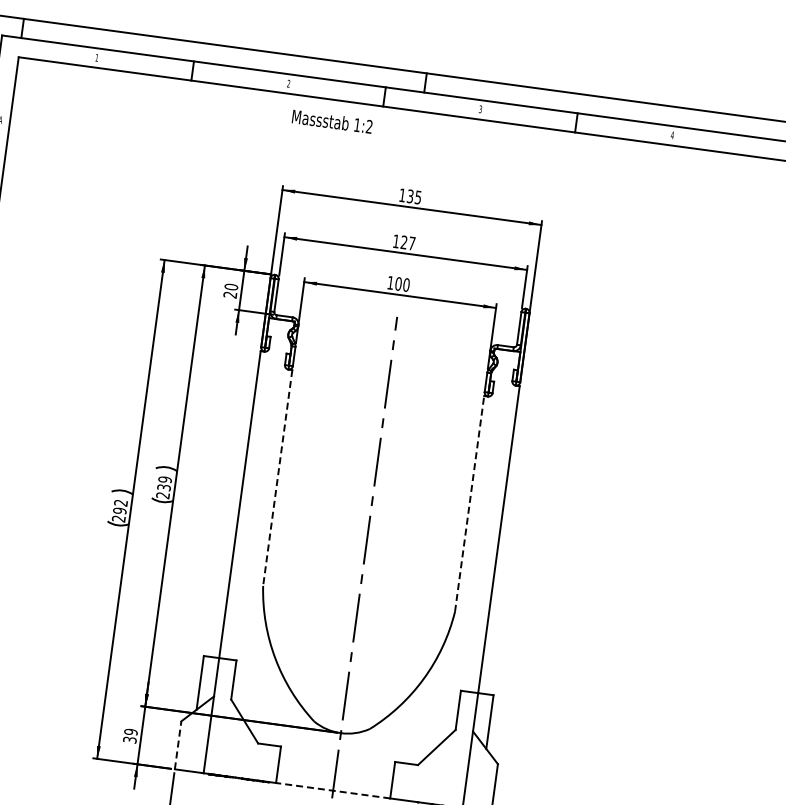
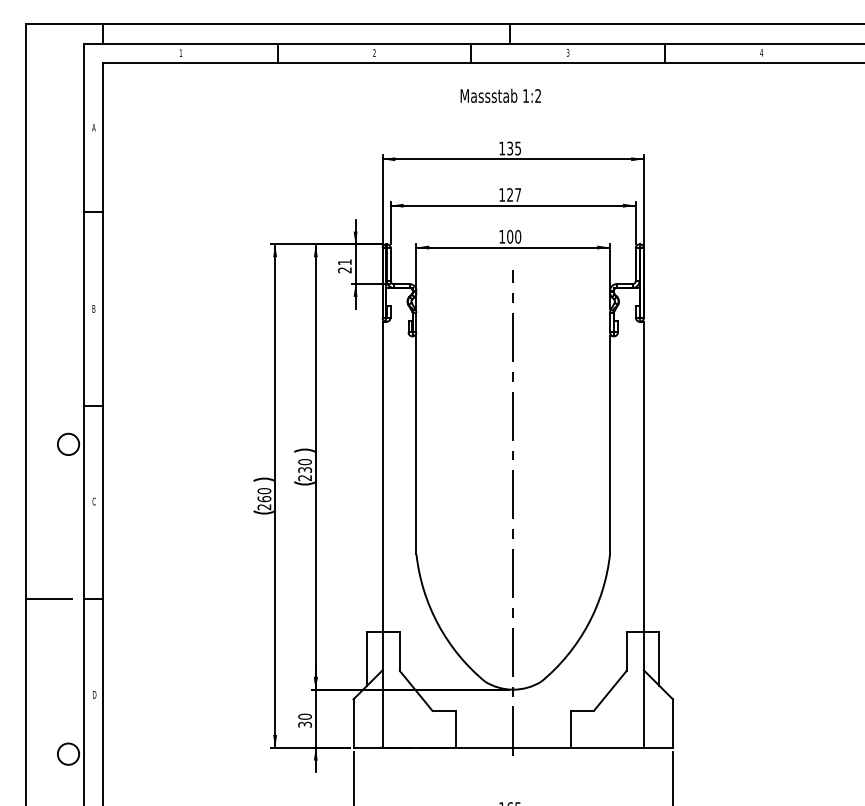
text: (332, 121) -> (500, 95), moved
text: (230, 287) -> (344, 262), 20 -> 21
line: (277, 478) -> (416, 445), dashed -> solid
text: (164, 480) -> (304, 462), 239 -> 230
line: (470, 504) -> (610, 445), dashed -> solid
text: (120, 507) -> (264, 495), 292 -> 260
text: (130, 731) -> (304, 716), 39 -> 30
line: (178, 745) -> (353, 723), dashed -> solid
line: (333, 790) -> (513, 747), dashed -> solid

